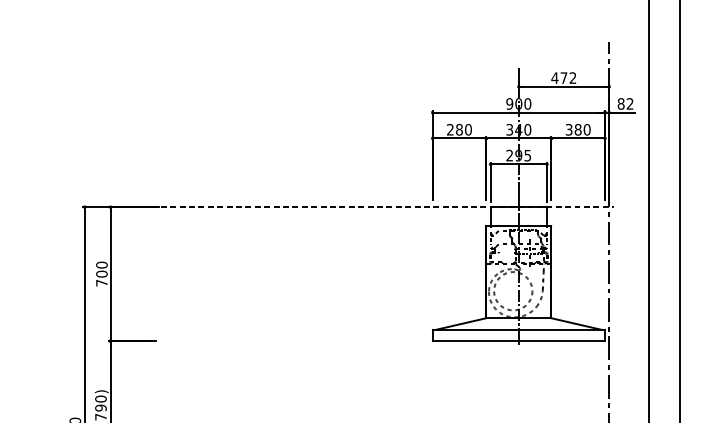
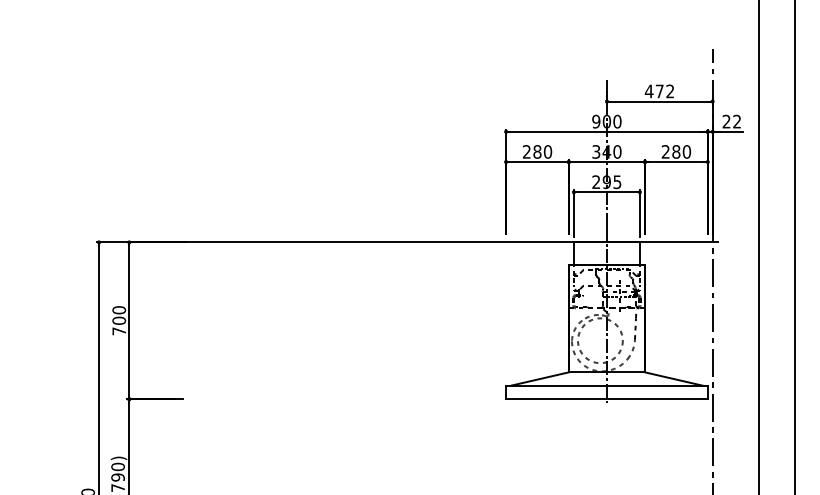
text: (621, 103) -> (726, 121), 82 -> 22
text: (568, 129) -> (665, 151), 380 -> 280
line: (373, 207) -> (436, 242), dashed -> solid

